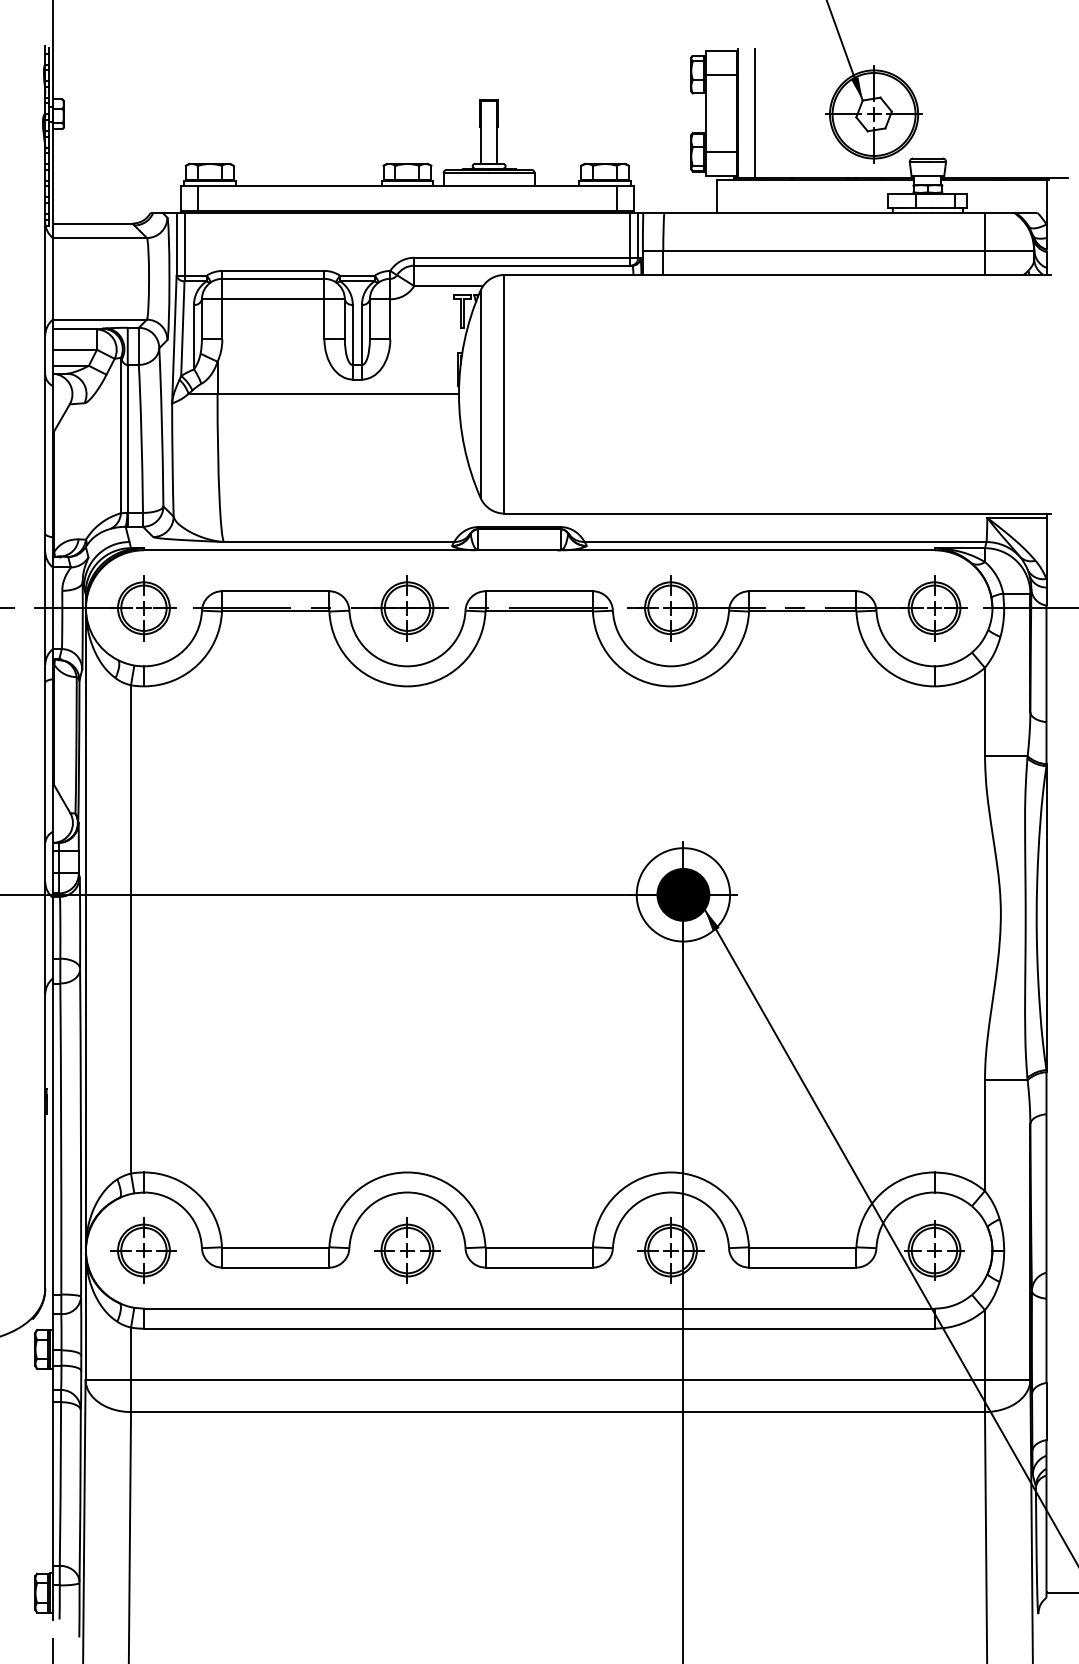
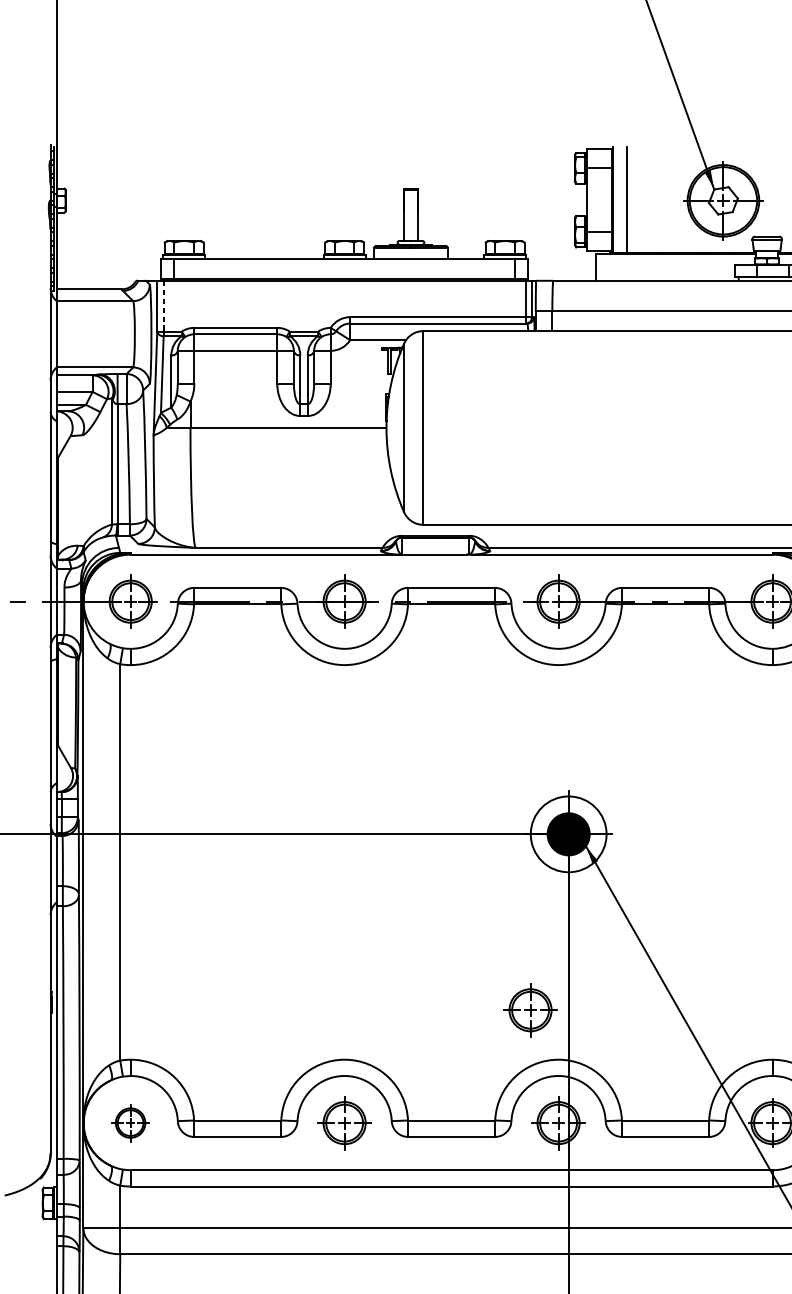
line: (184, 244) -> (163, 306), solid -> dashed
part: (636, 1111) -> (530, 1010), added
part: (143, 1250) -> (130, 1123), size x0.7

